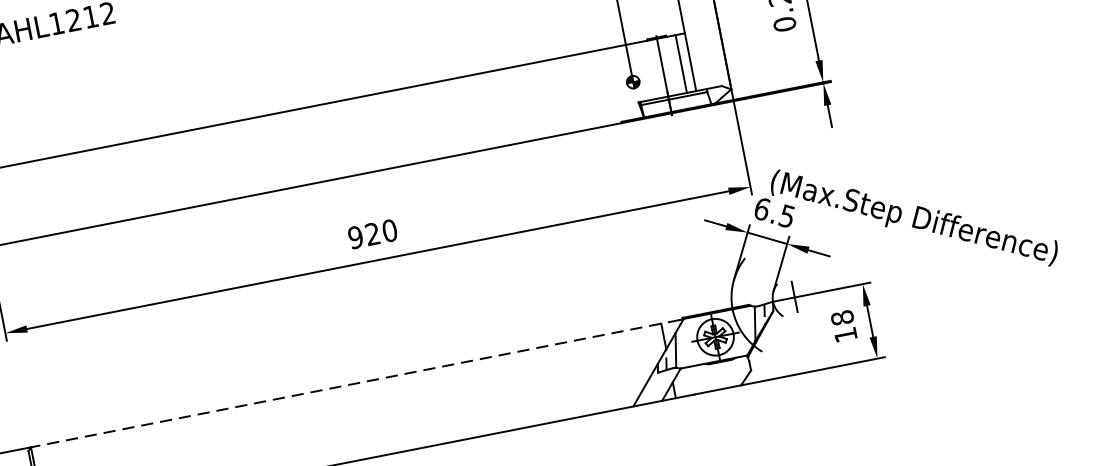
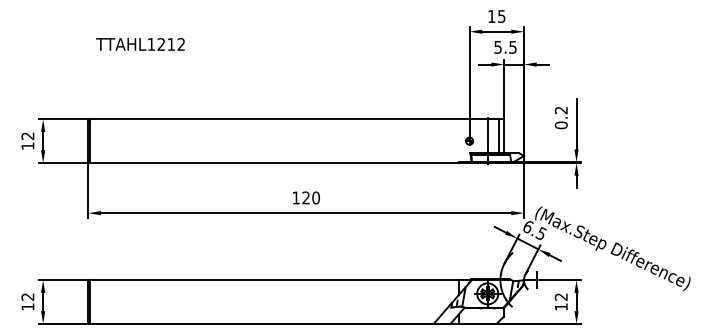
text: (354, 236) -> (295, 197), 920 -> 120
text: (842, 316) -> (561, 296), 18 -> 12
line: (354, 384) -> (279, 280), dashed -> solid

